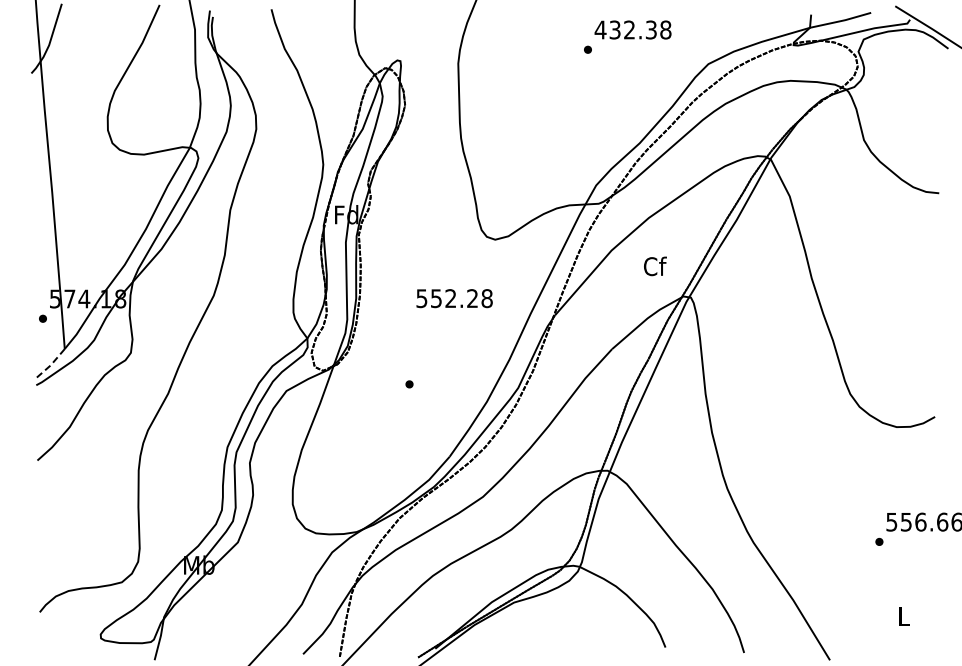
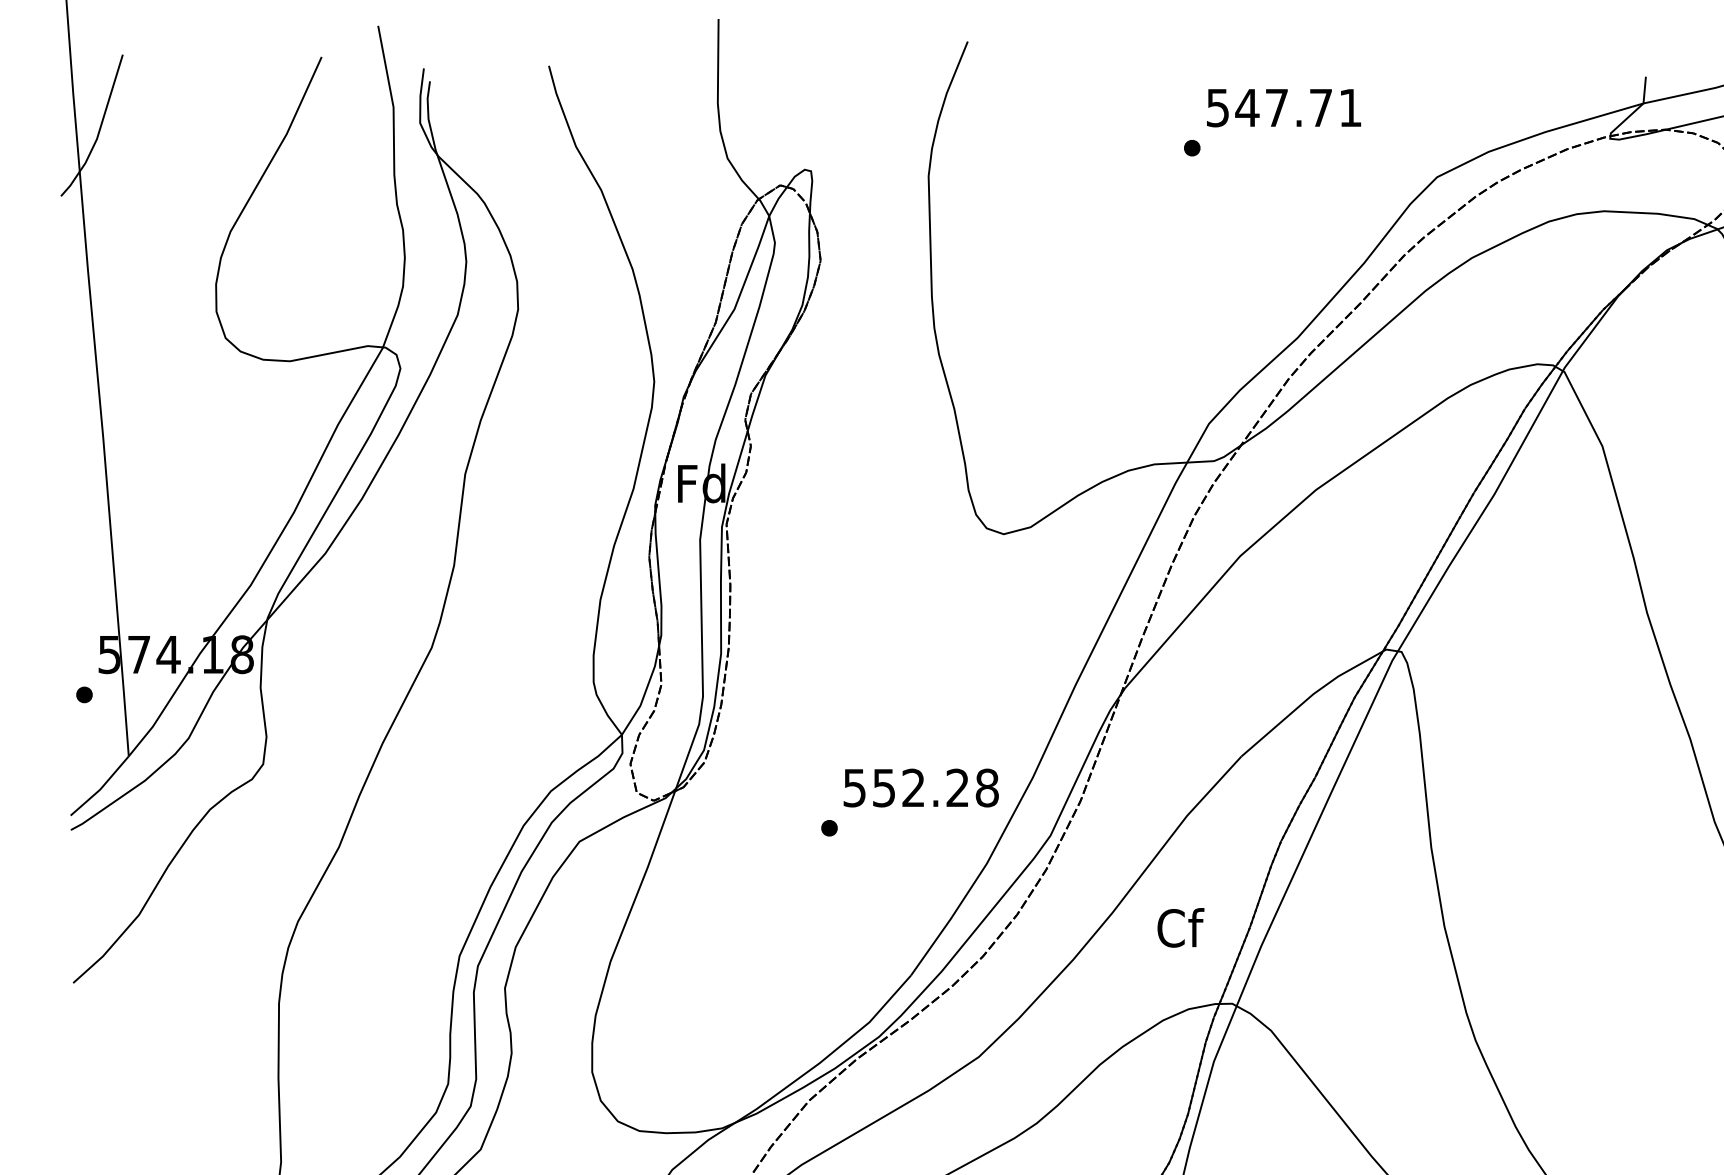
text: (632, 29) -> (1282, 106), 432.38 -> 547.71
text: (655, 266) -> (1181, 928), moved
text: (454, 298) -> (920, 787), moved
line: (50, 365) -> (99, 789), dashed -> solid

